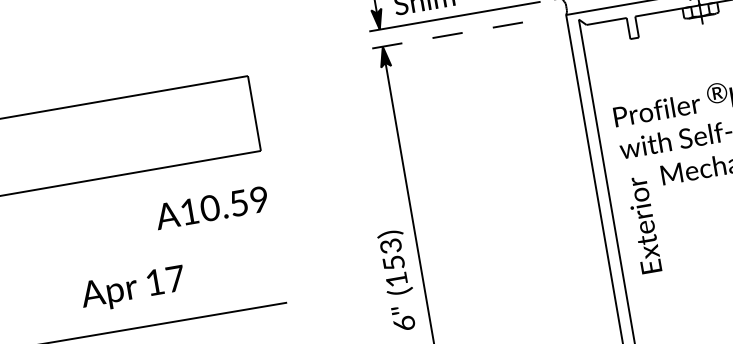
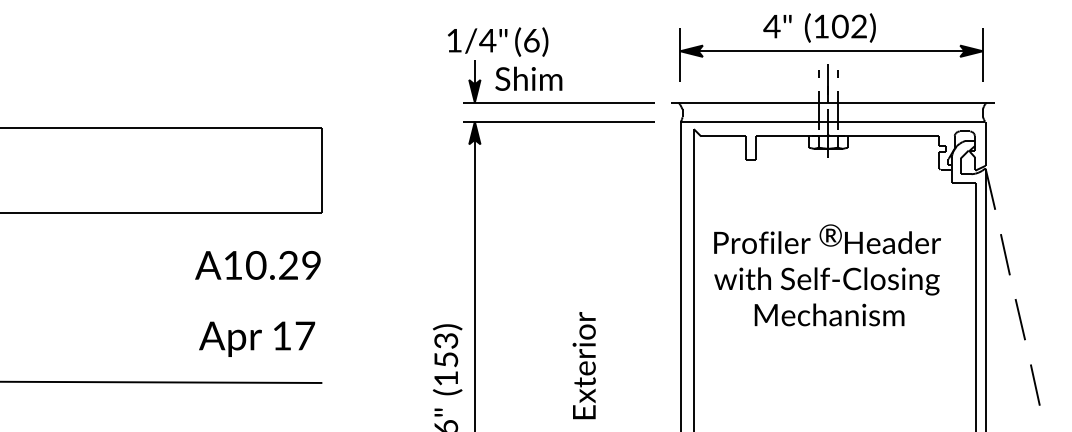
line: (458, 33) -> (559, 121), dashed -> solid
text: (238, 202) -> (288, 264), A10.59 -> A10.29
text: (643, 225) -> (583, 365), moved
text: (133, 288) -> (257, 338), moved

